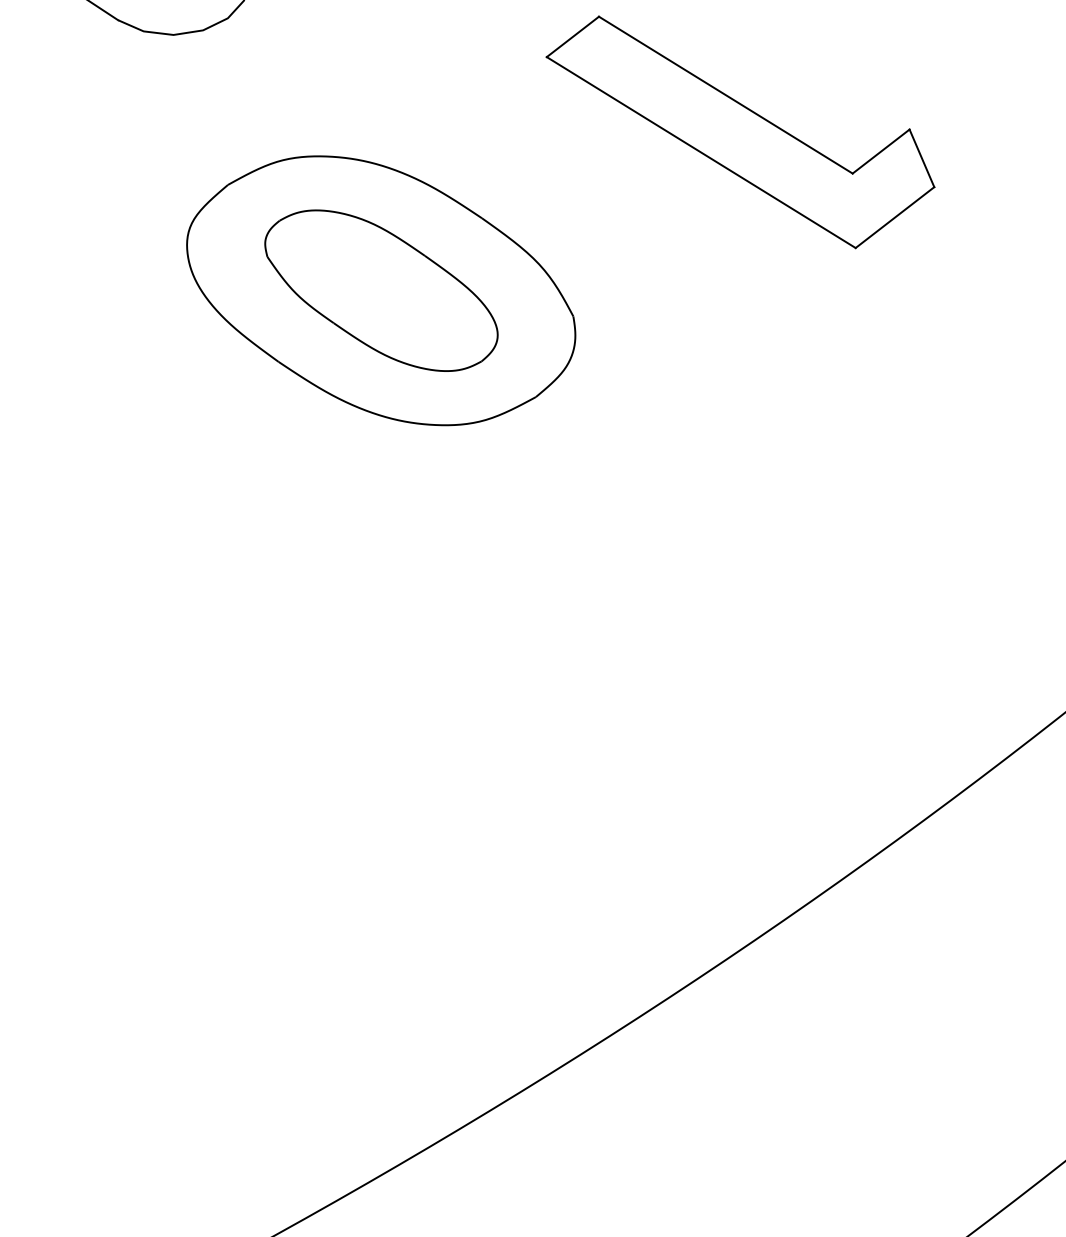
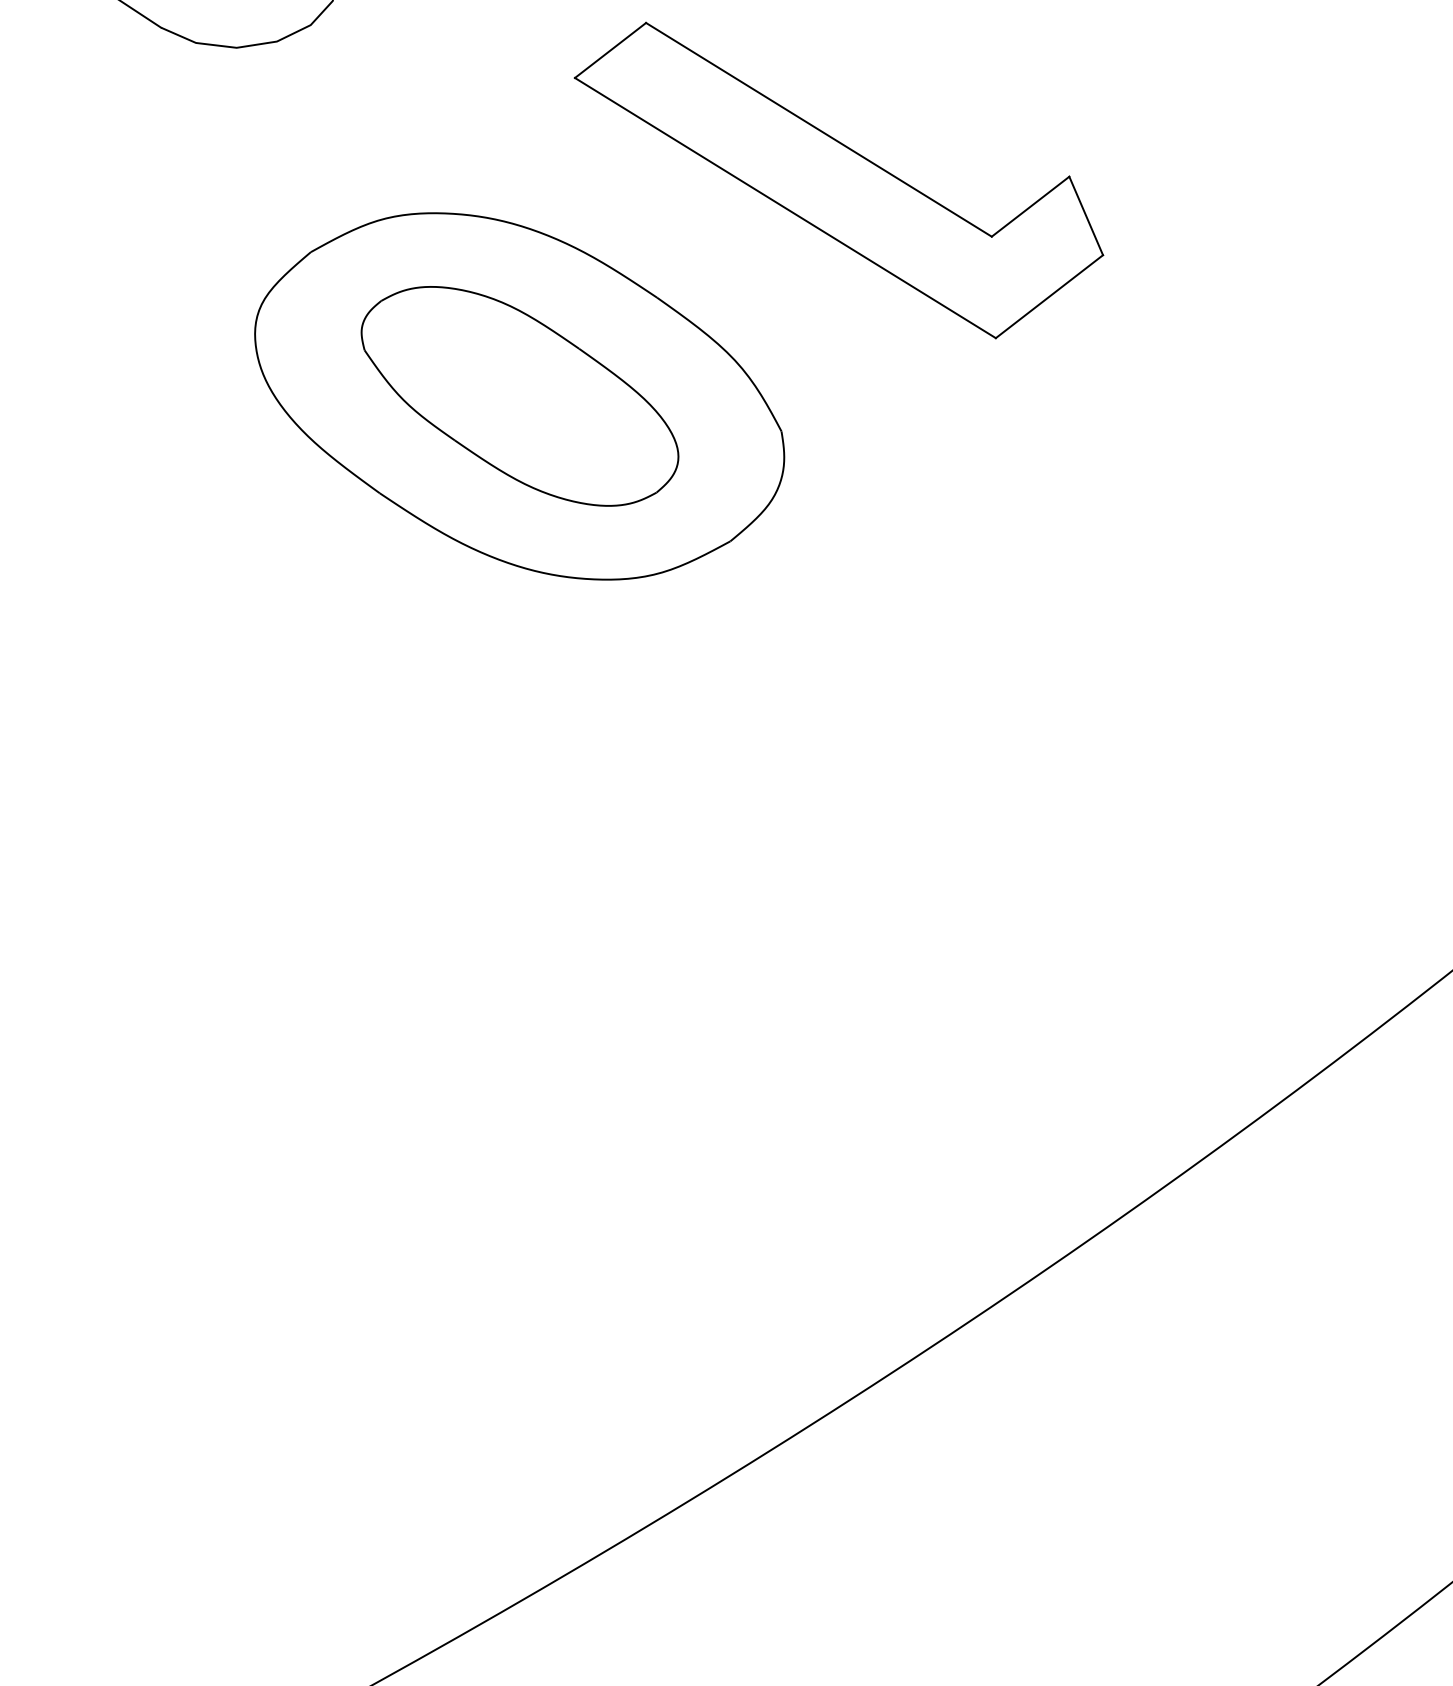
part: (740, 132) -> (838, 180), moved

